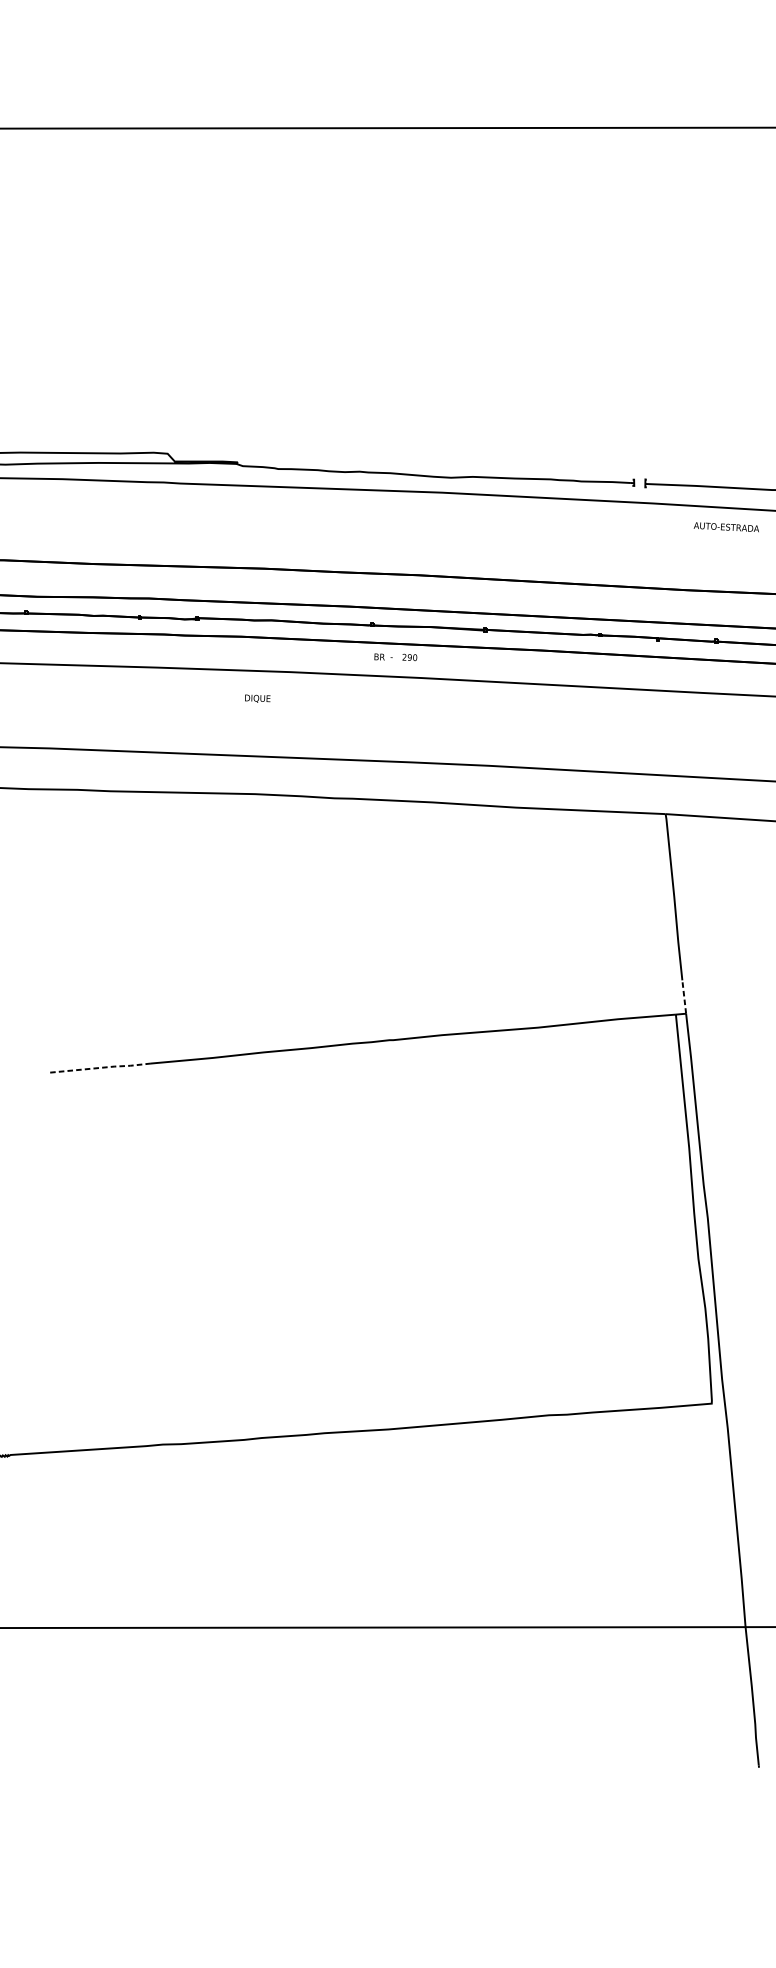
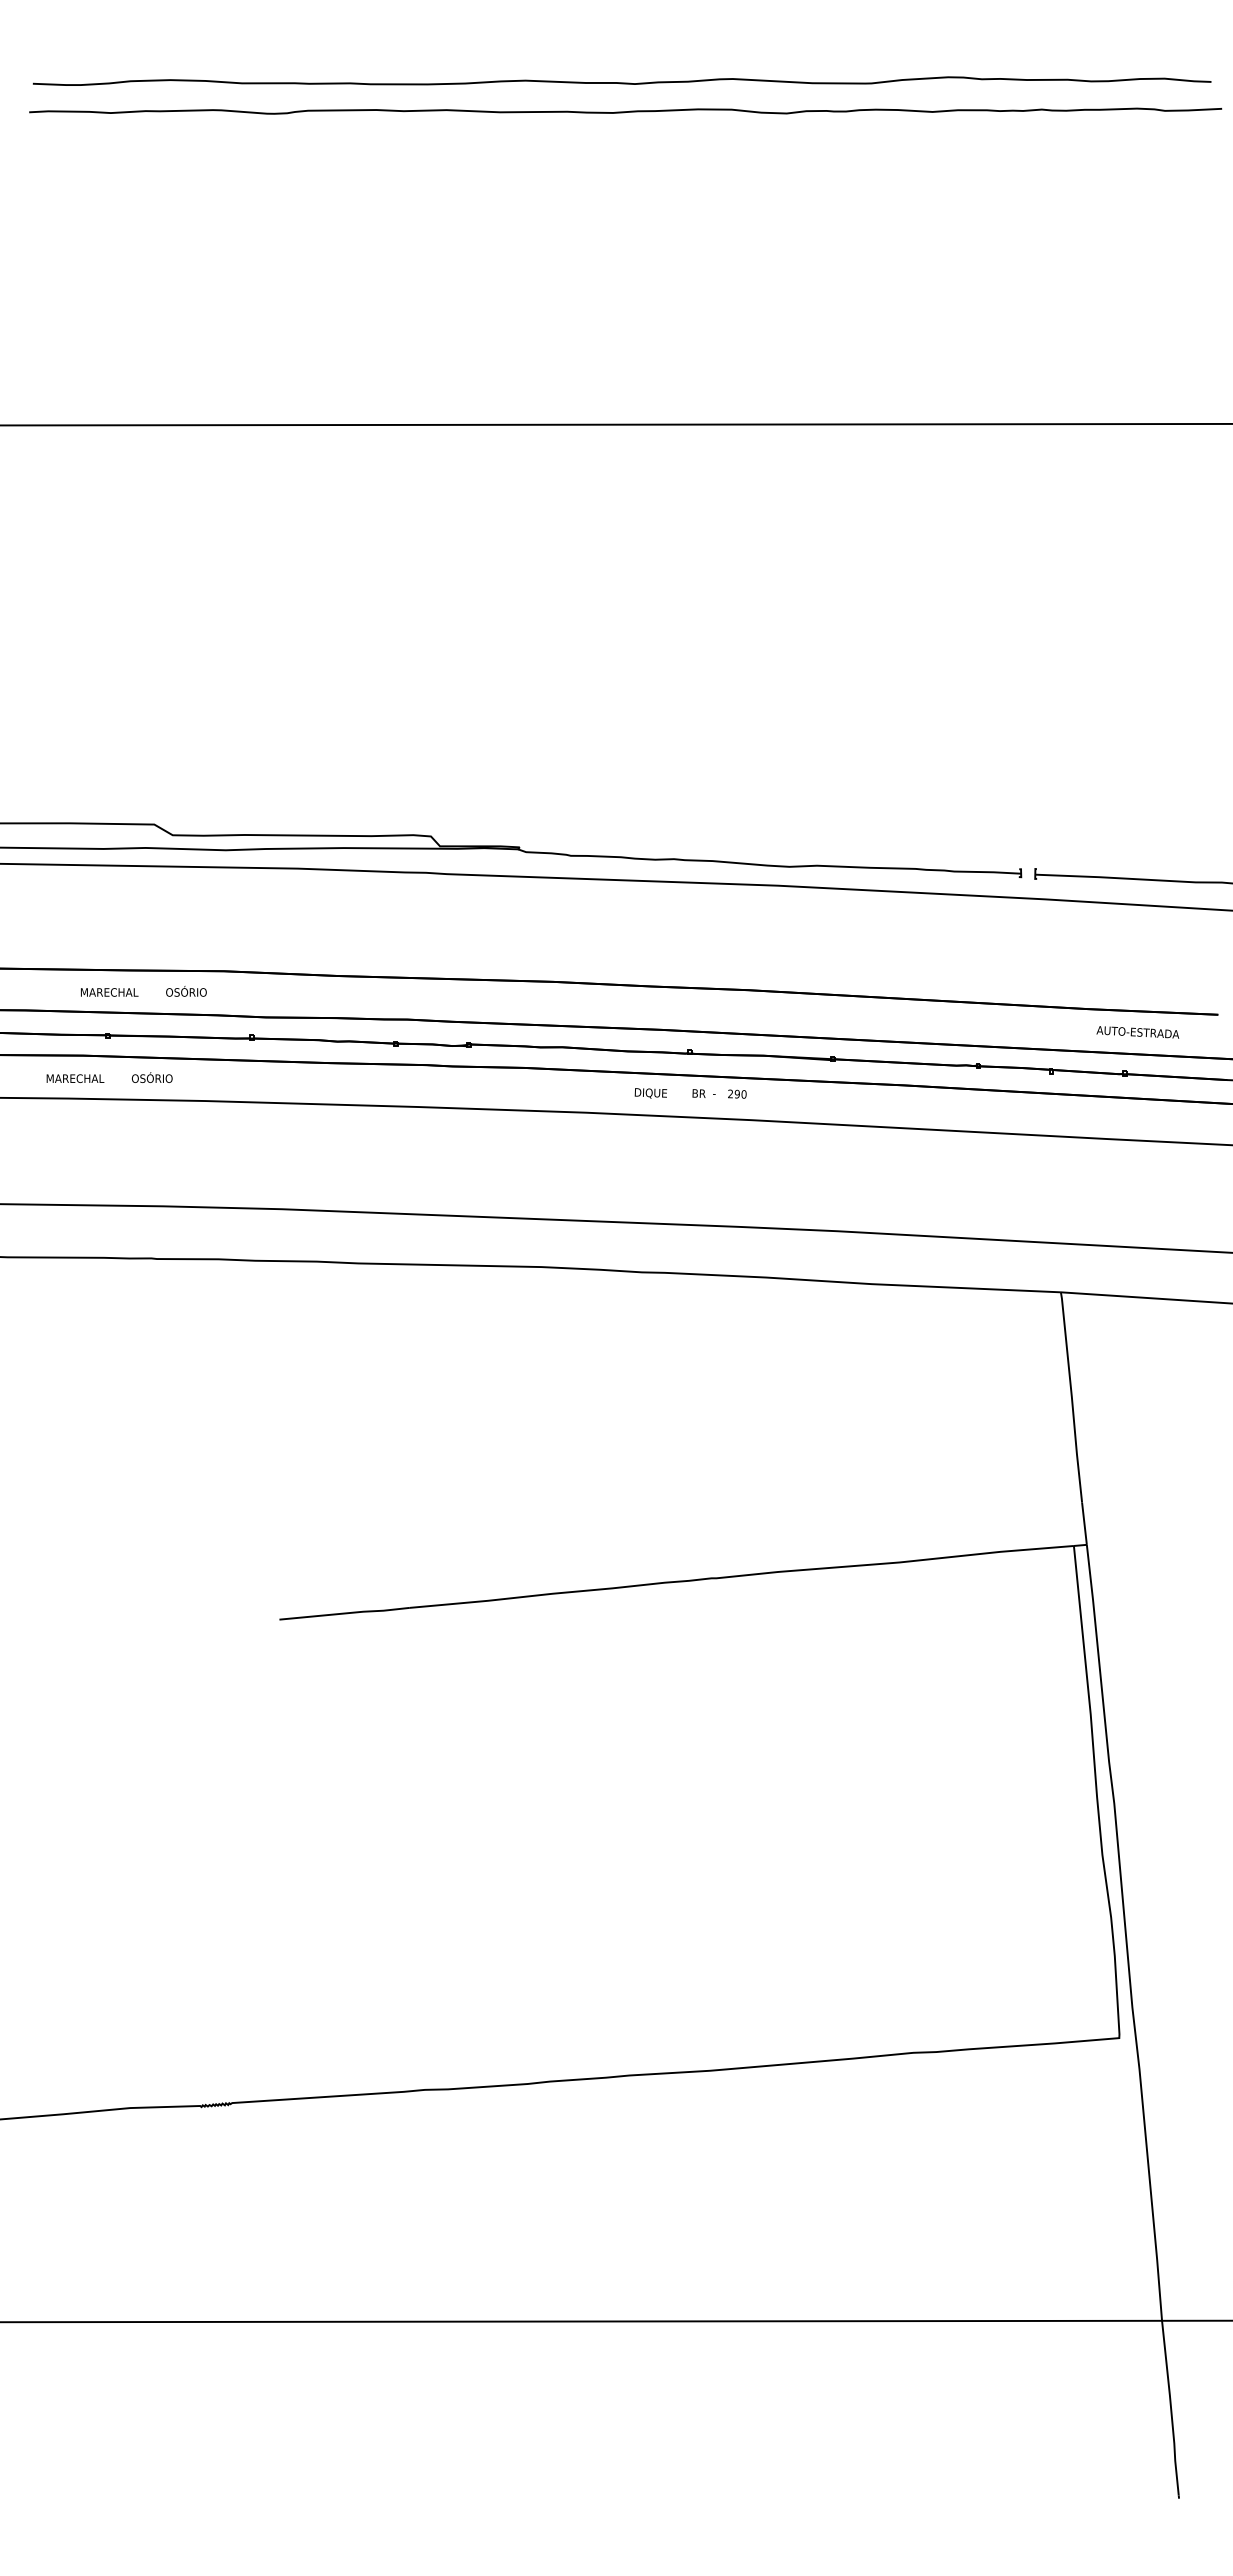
text: (726, 527) -> (1137, 1032), moved
text: (257, 698) -> (650, 1093), moved
line: (684, 996) -> (1084, 1523), dashed -> solid
line: (100, 1067) -> (345, 1613), dashed -> solid

